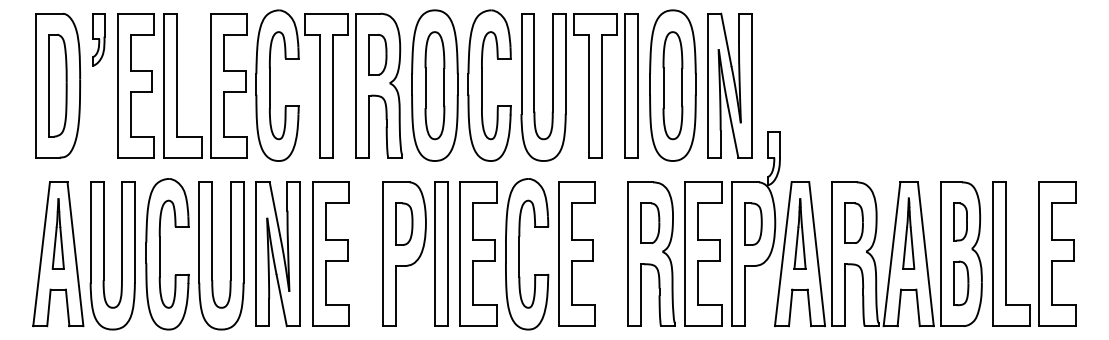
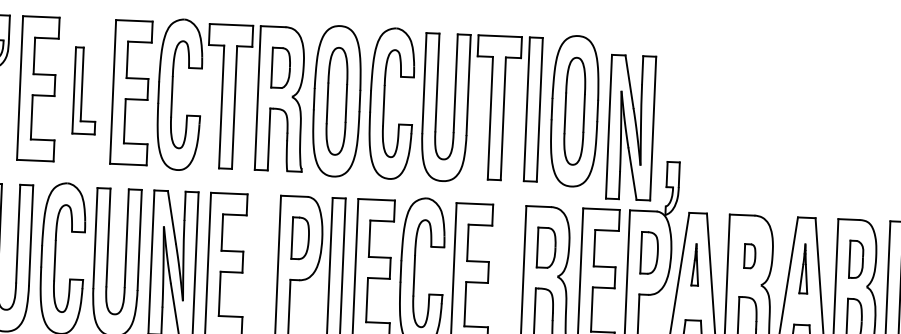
part: (182, 85) -> (84, 90), size x0.6
part: (729, 85) -> (630, 127), moved
part: (853, 222) -> (749, 255), size x0.6
part: (799, 233) -> (695, 264), size x0.6
part: (908, 233) -> (803, 268), size x0.7

